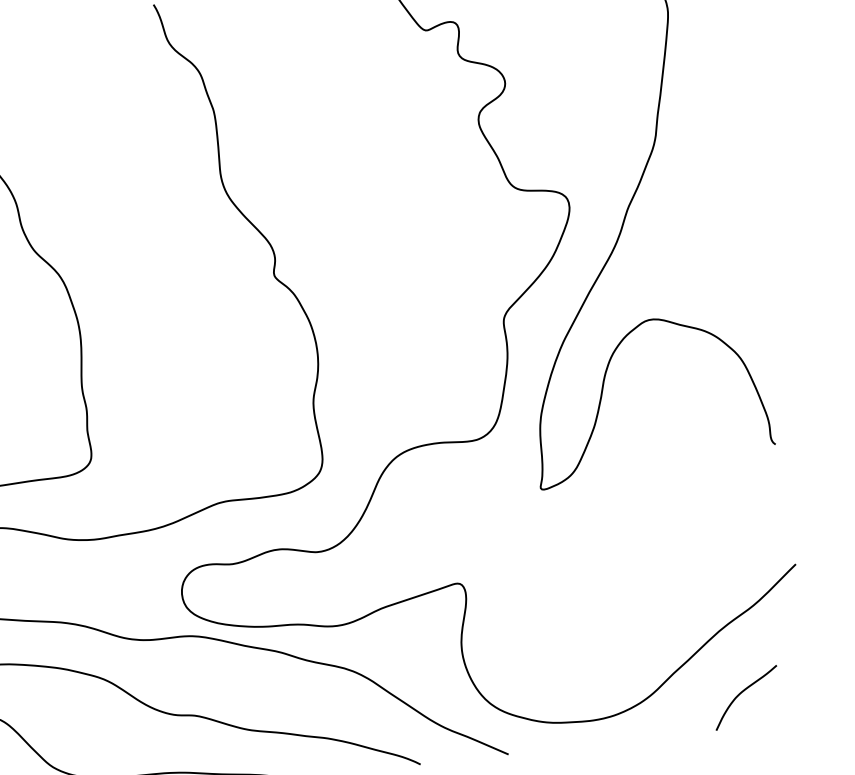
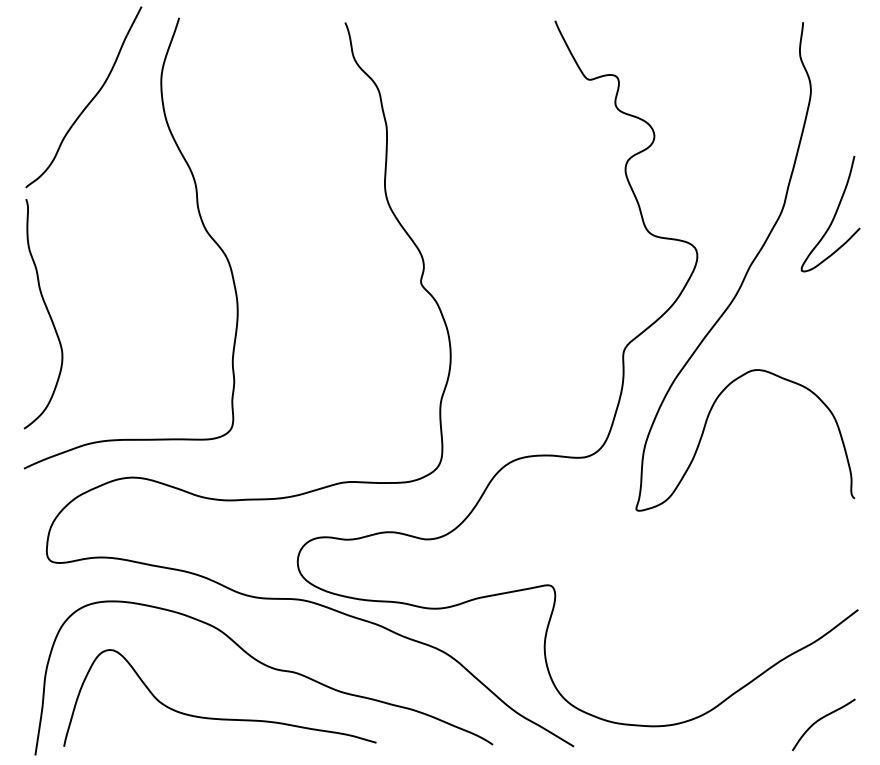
curve: (710, 142) -> (833, 216), added
curve: (742, 693) -> (820, 720), moved

